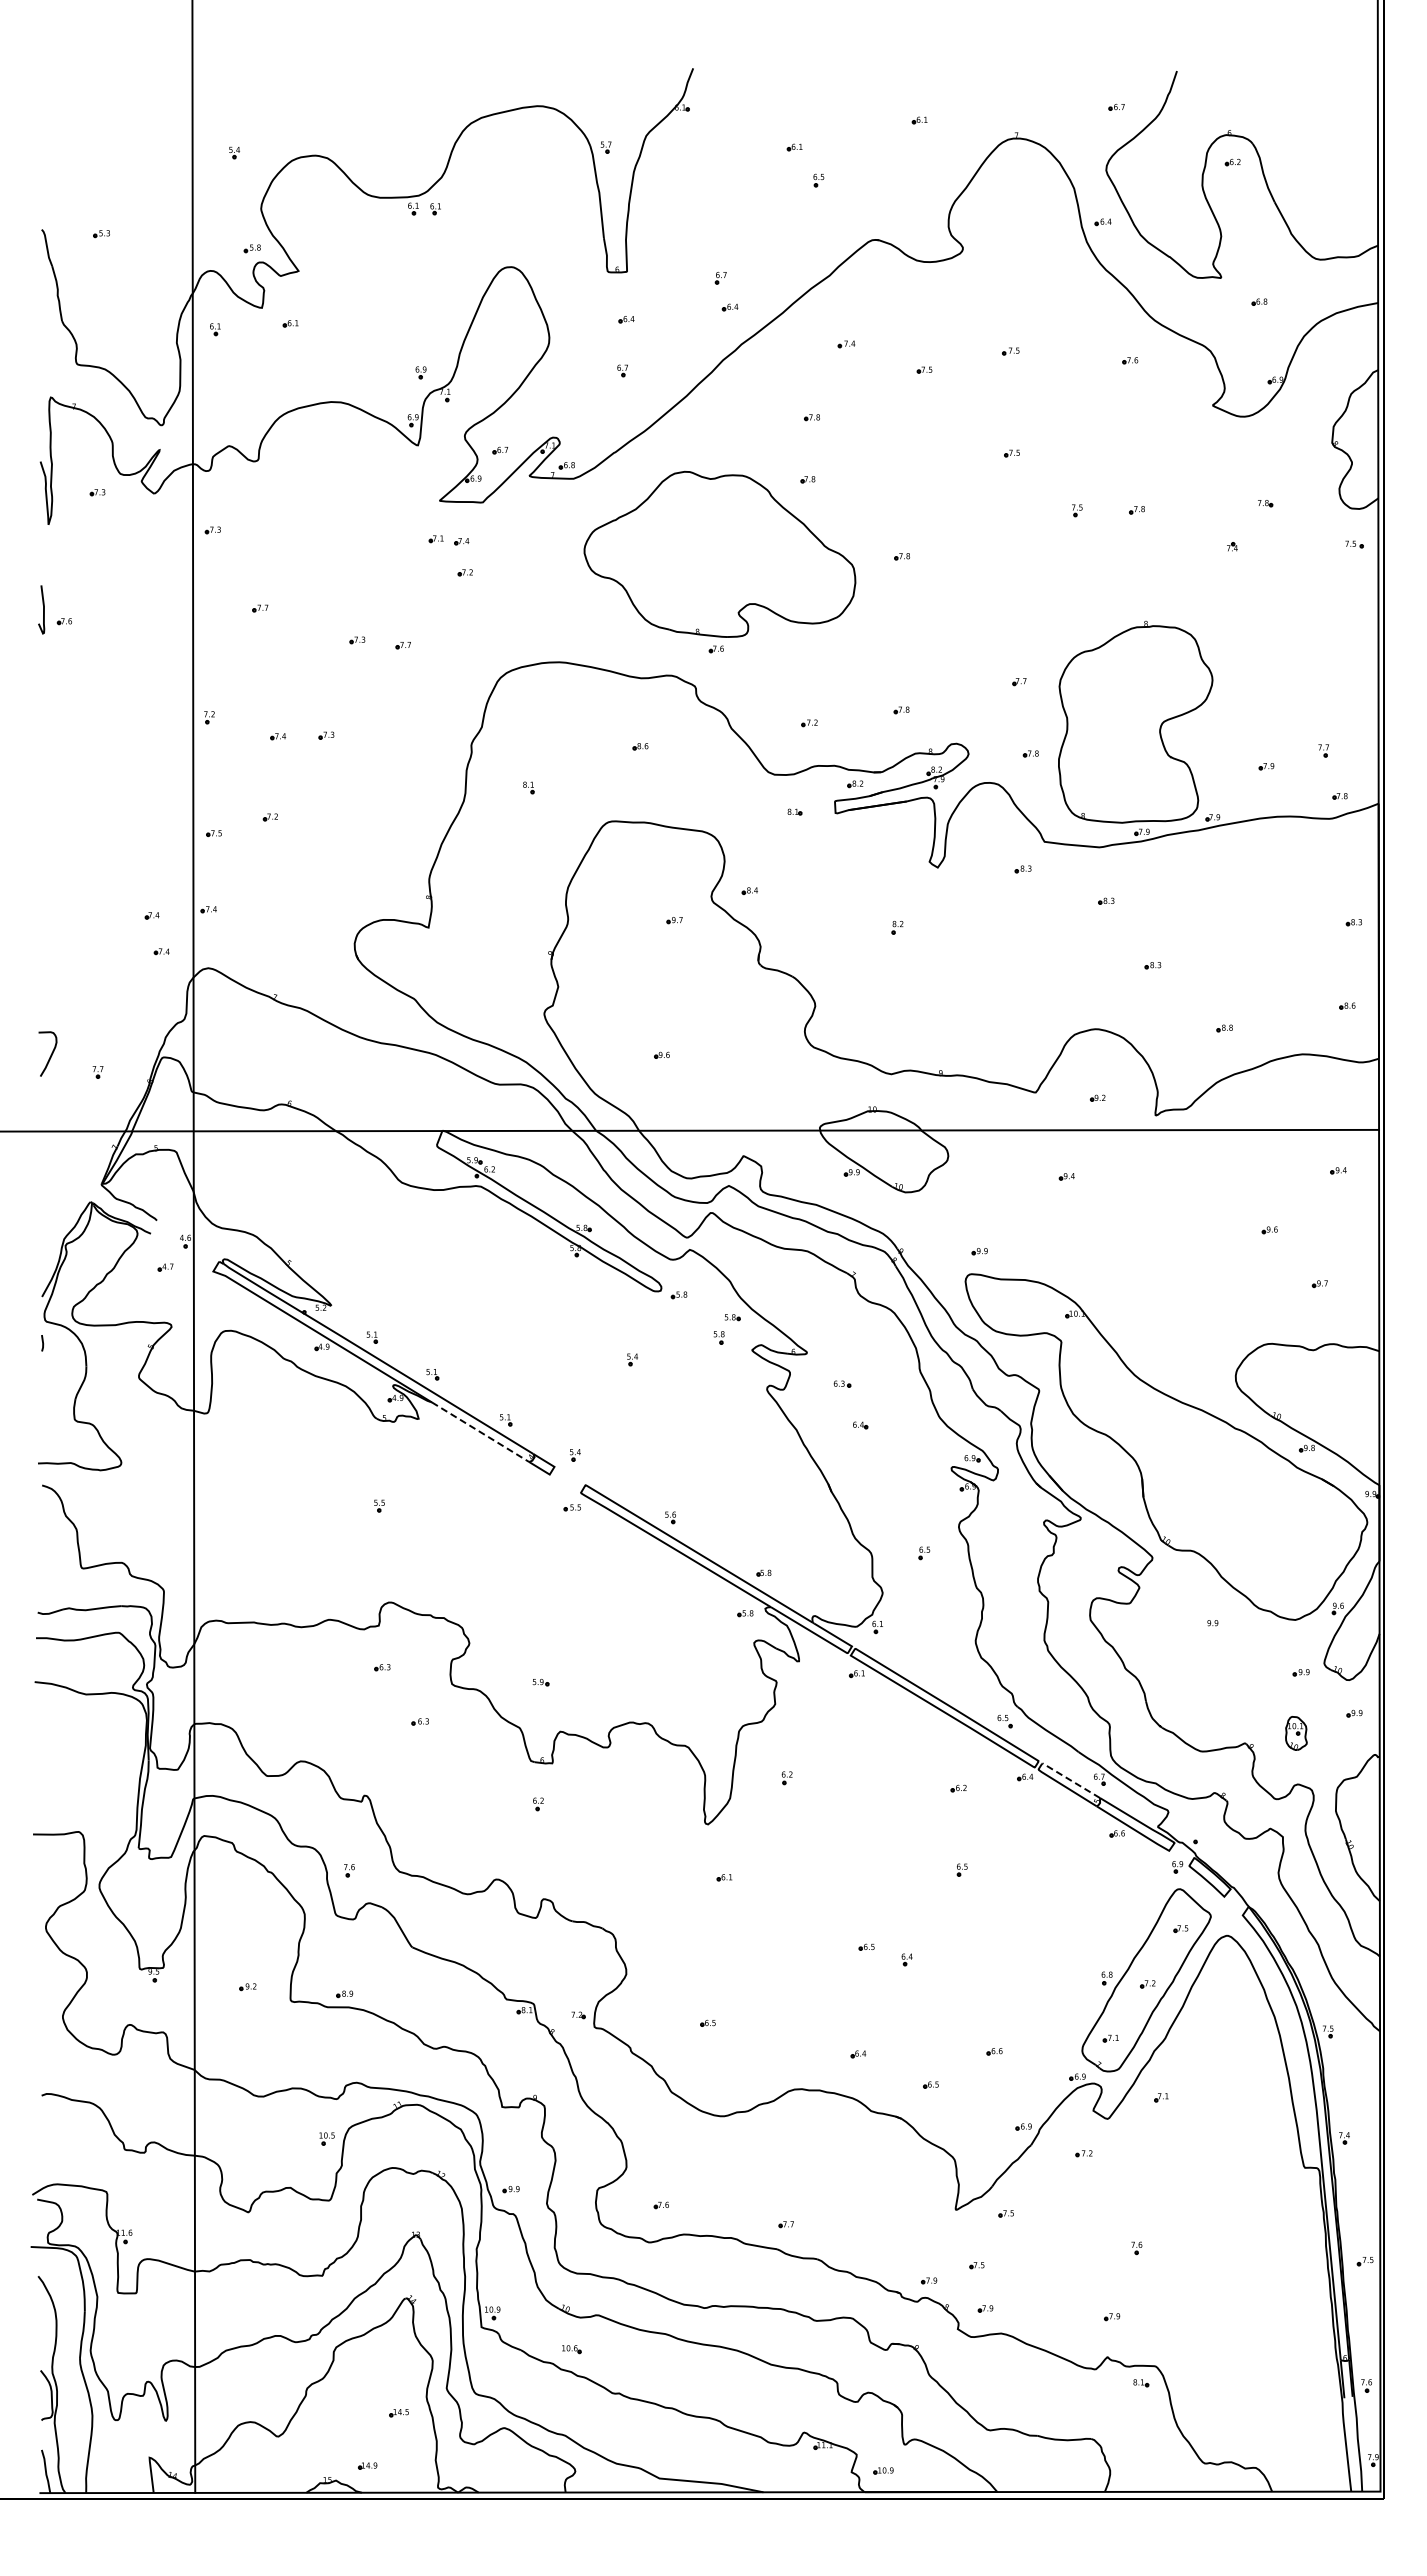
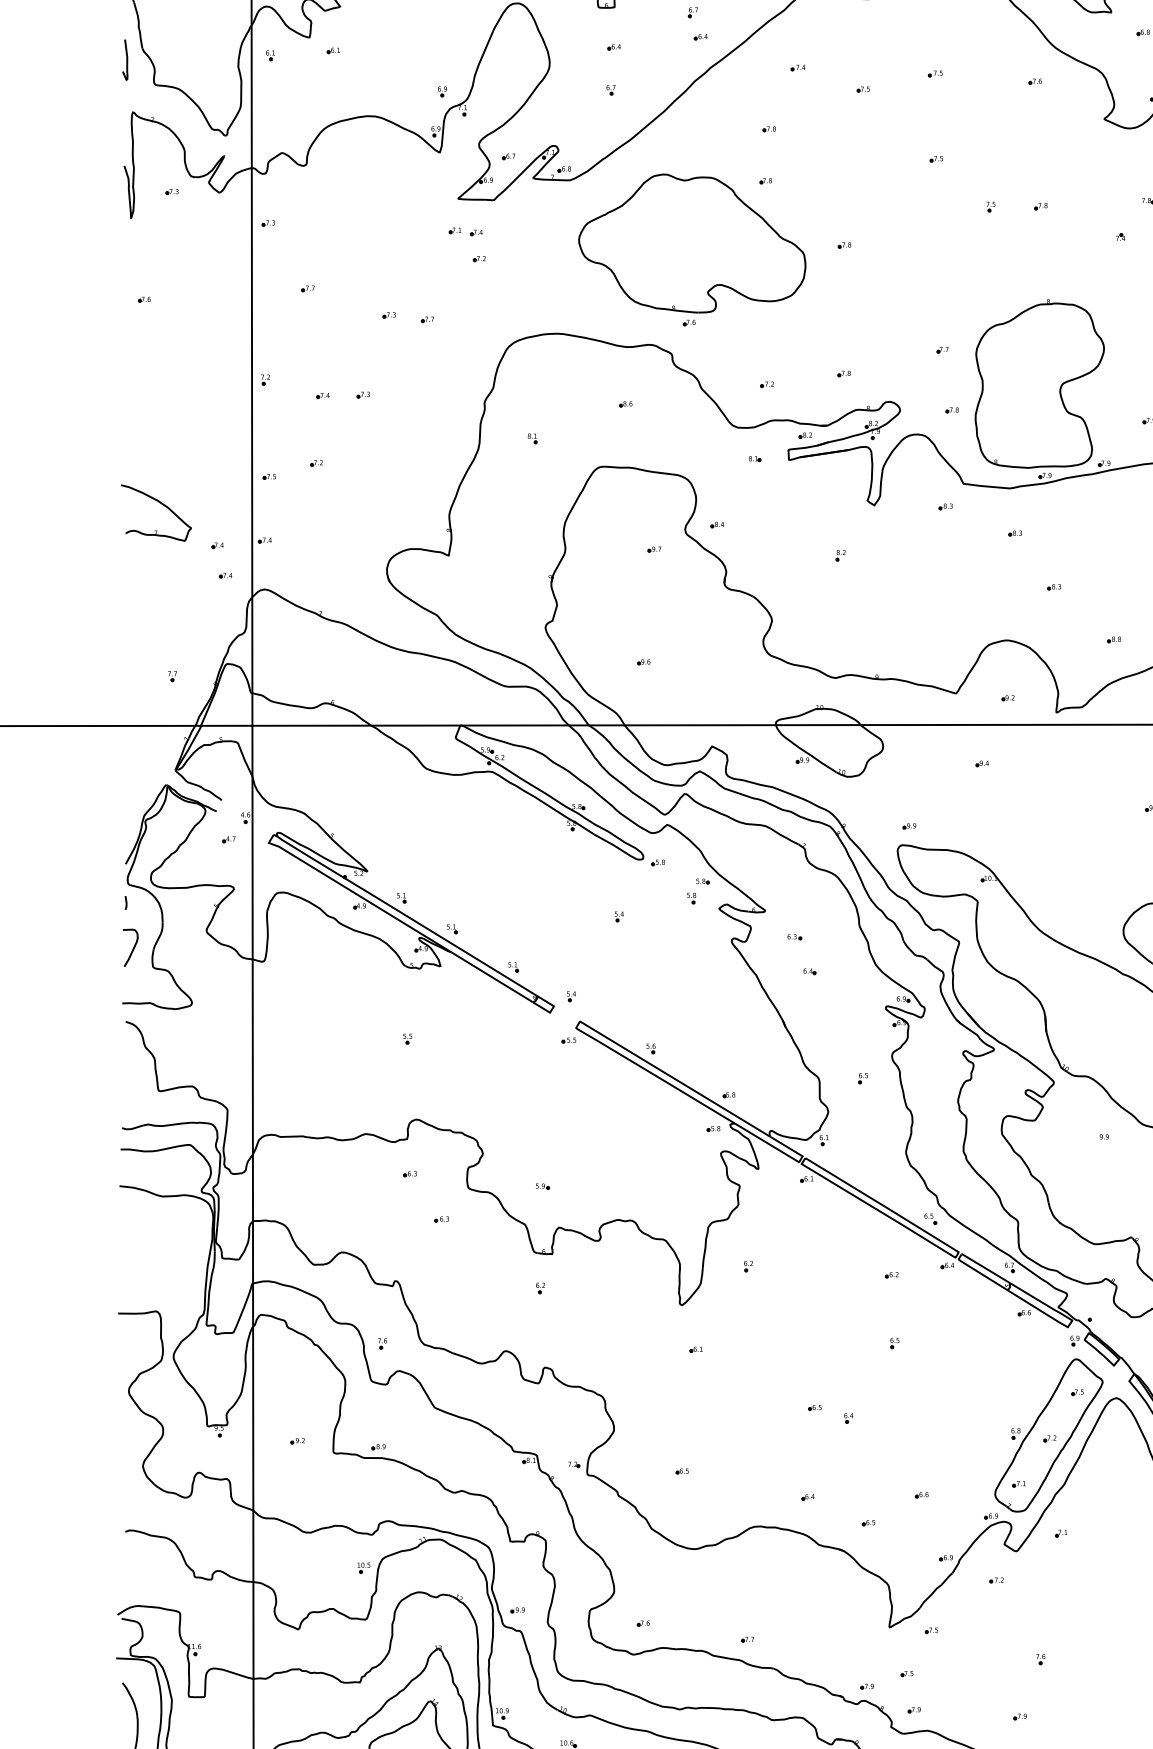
curve: (43, 609) -> (126, 59), moved
part: (86, 867) -> (162, 505), added
curve: (50, 1054) -> (132, 948), moved
line: (480, 1432) -> (492, 977), dashed -> solid
line: (1070, 1779) -> (985, 1267), dashed -> solid

